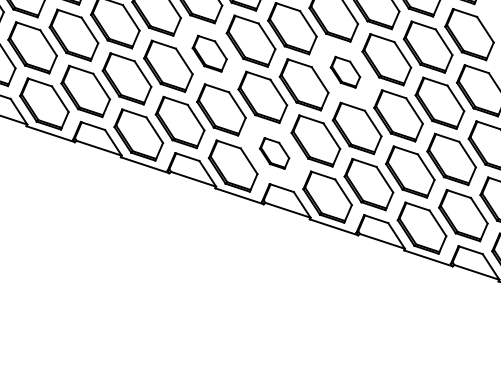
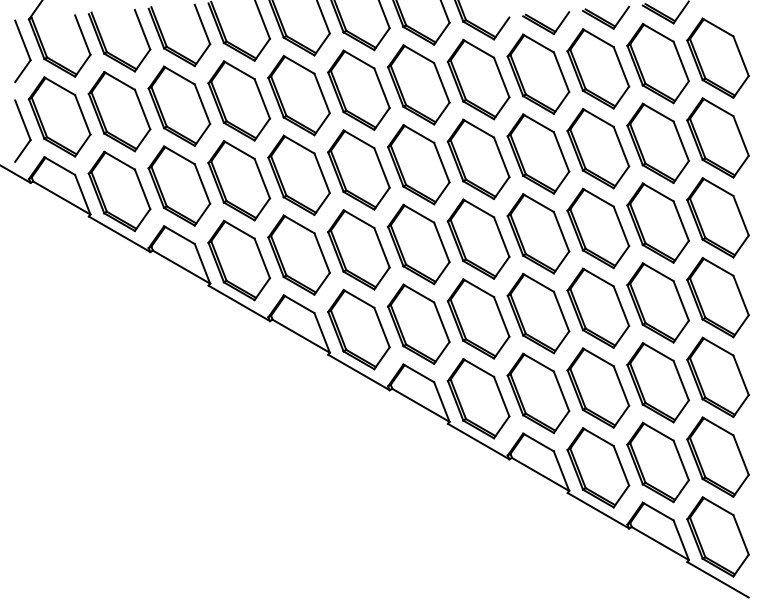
part: (209, 53) -> (358, 169), size x1.43
part: (345, 72) -> (538, 233), size x1.67
part: (274, 153) -> (418, 323), size x1.67

